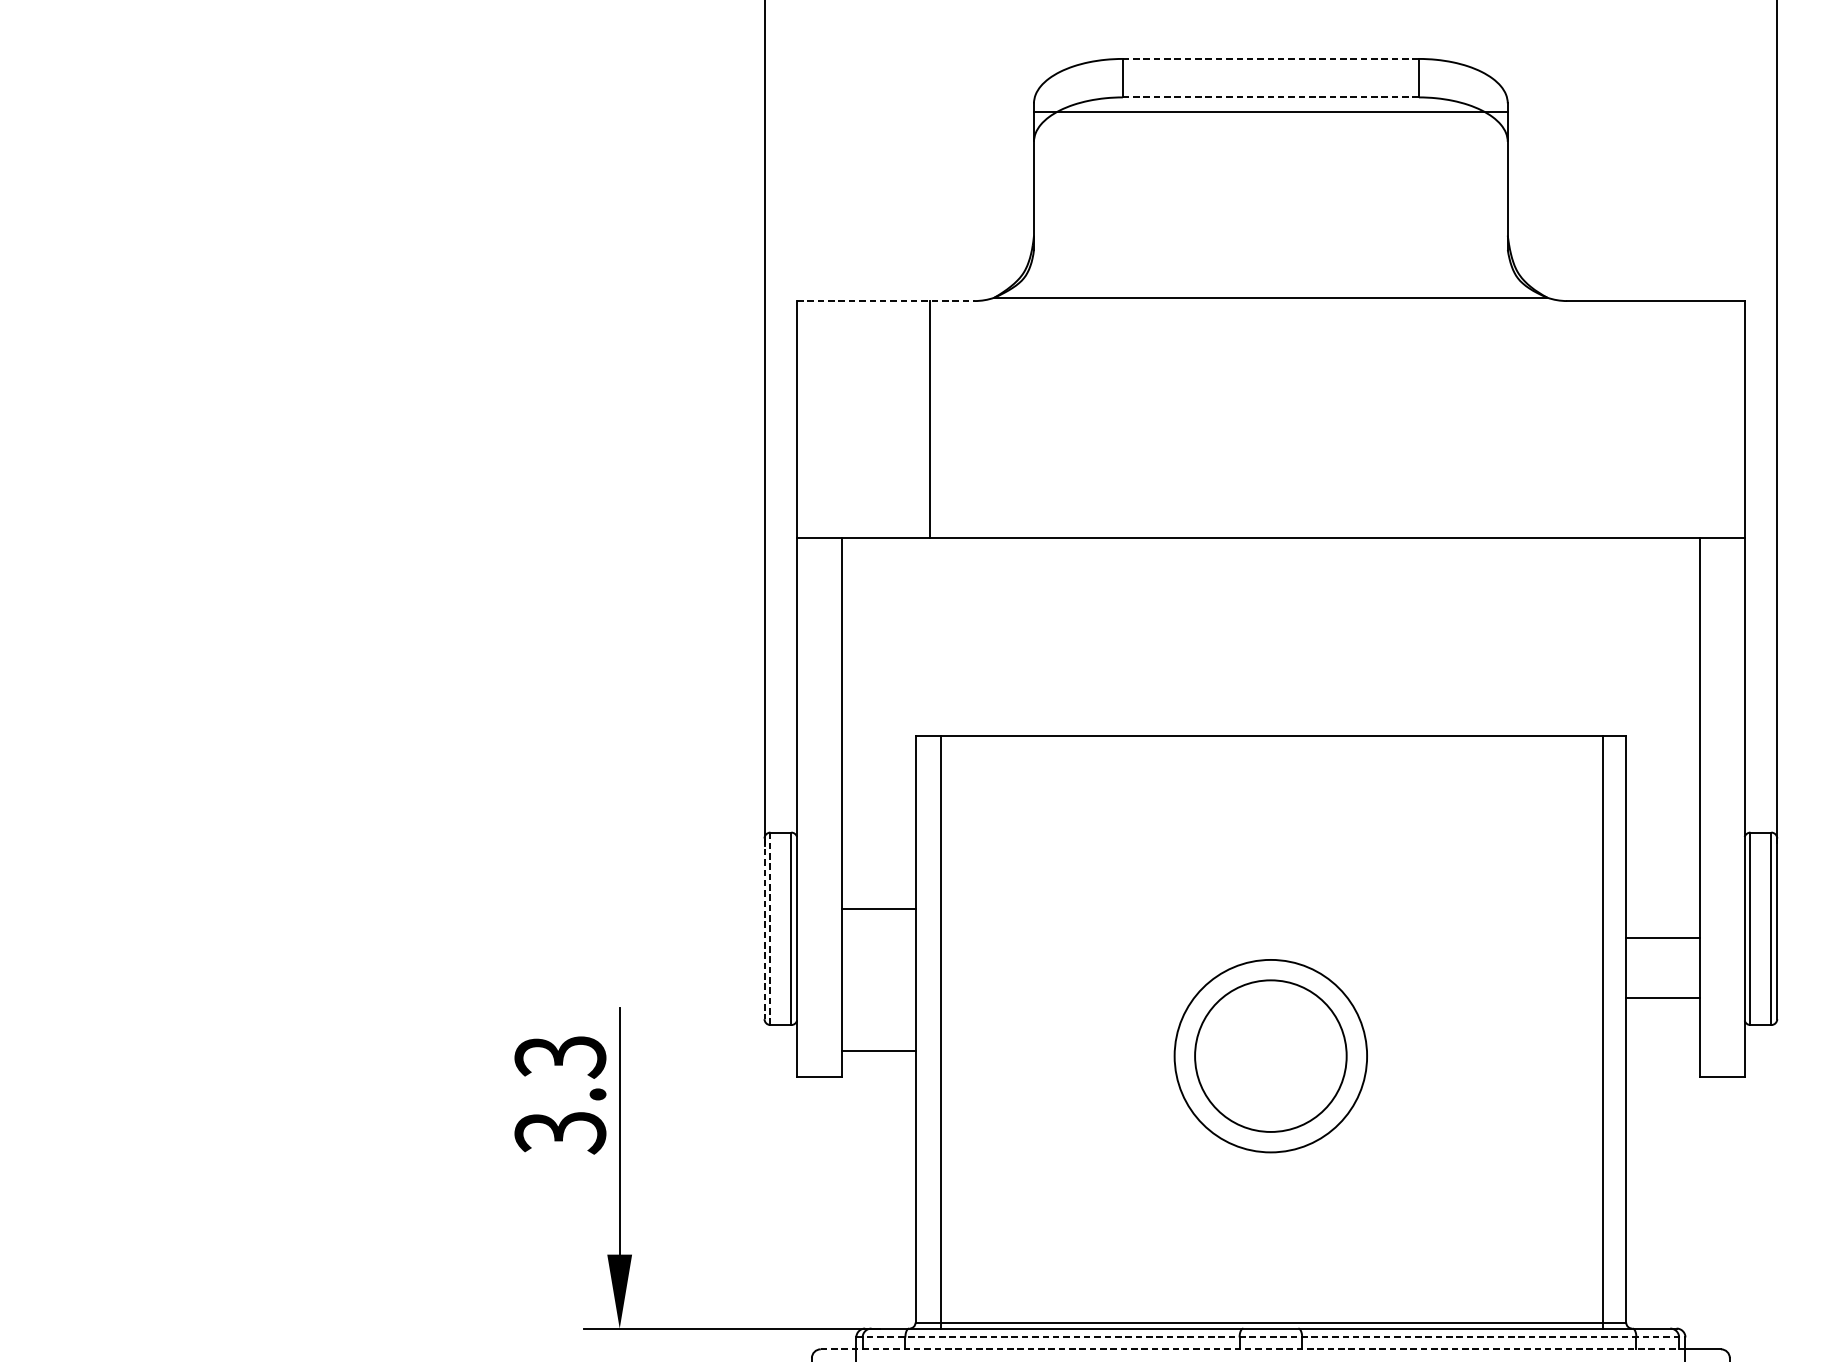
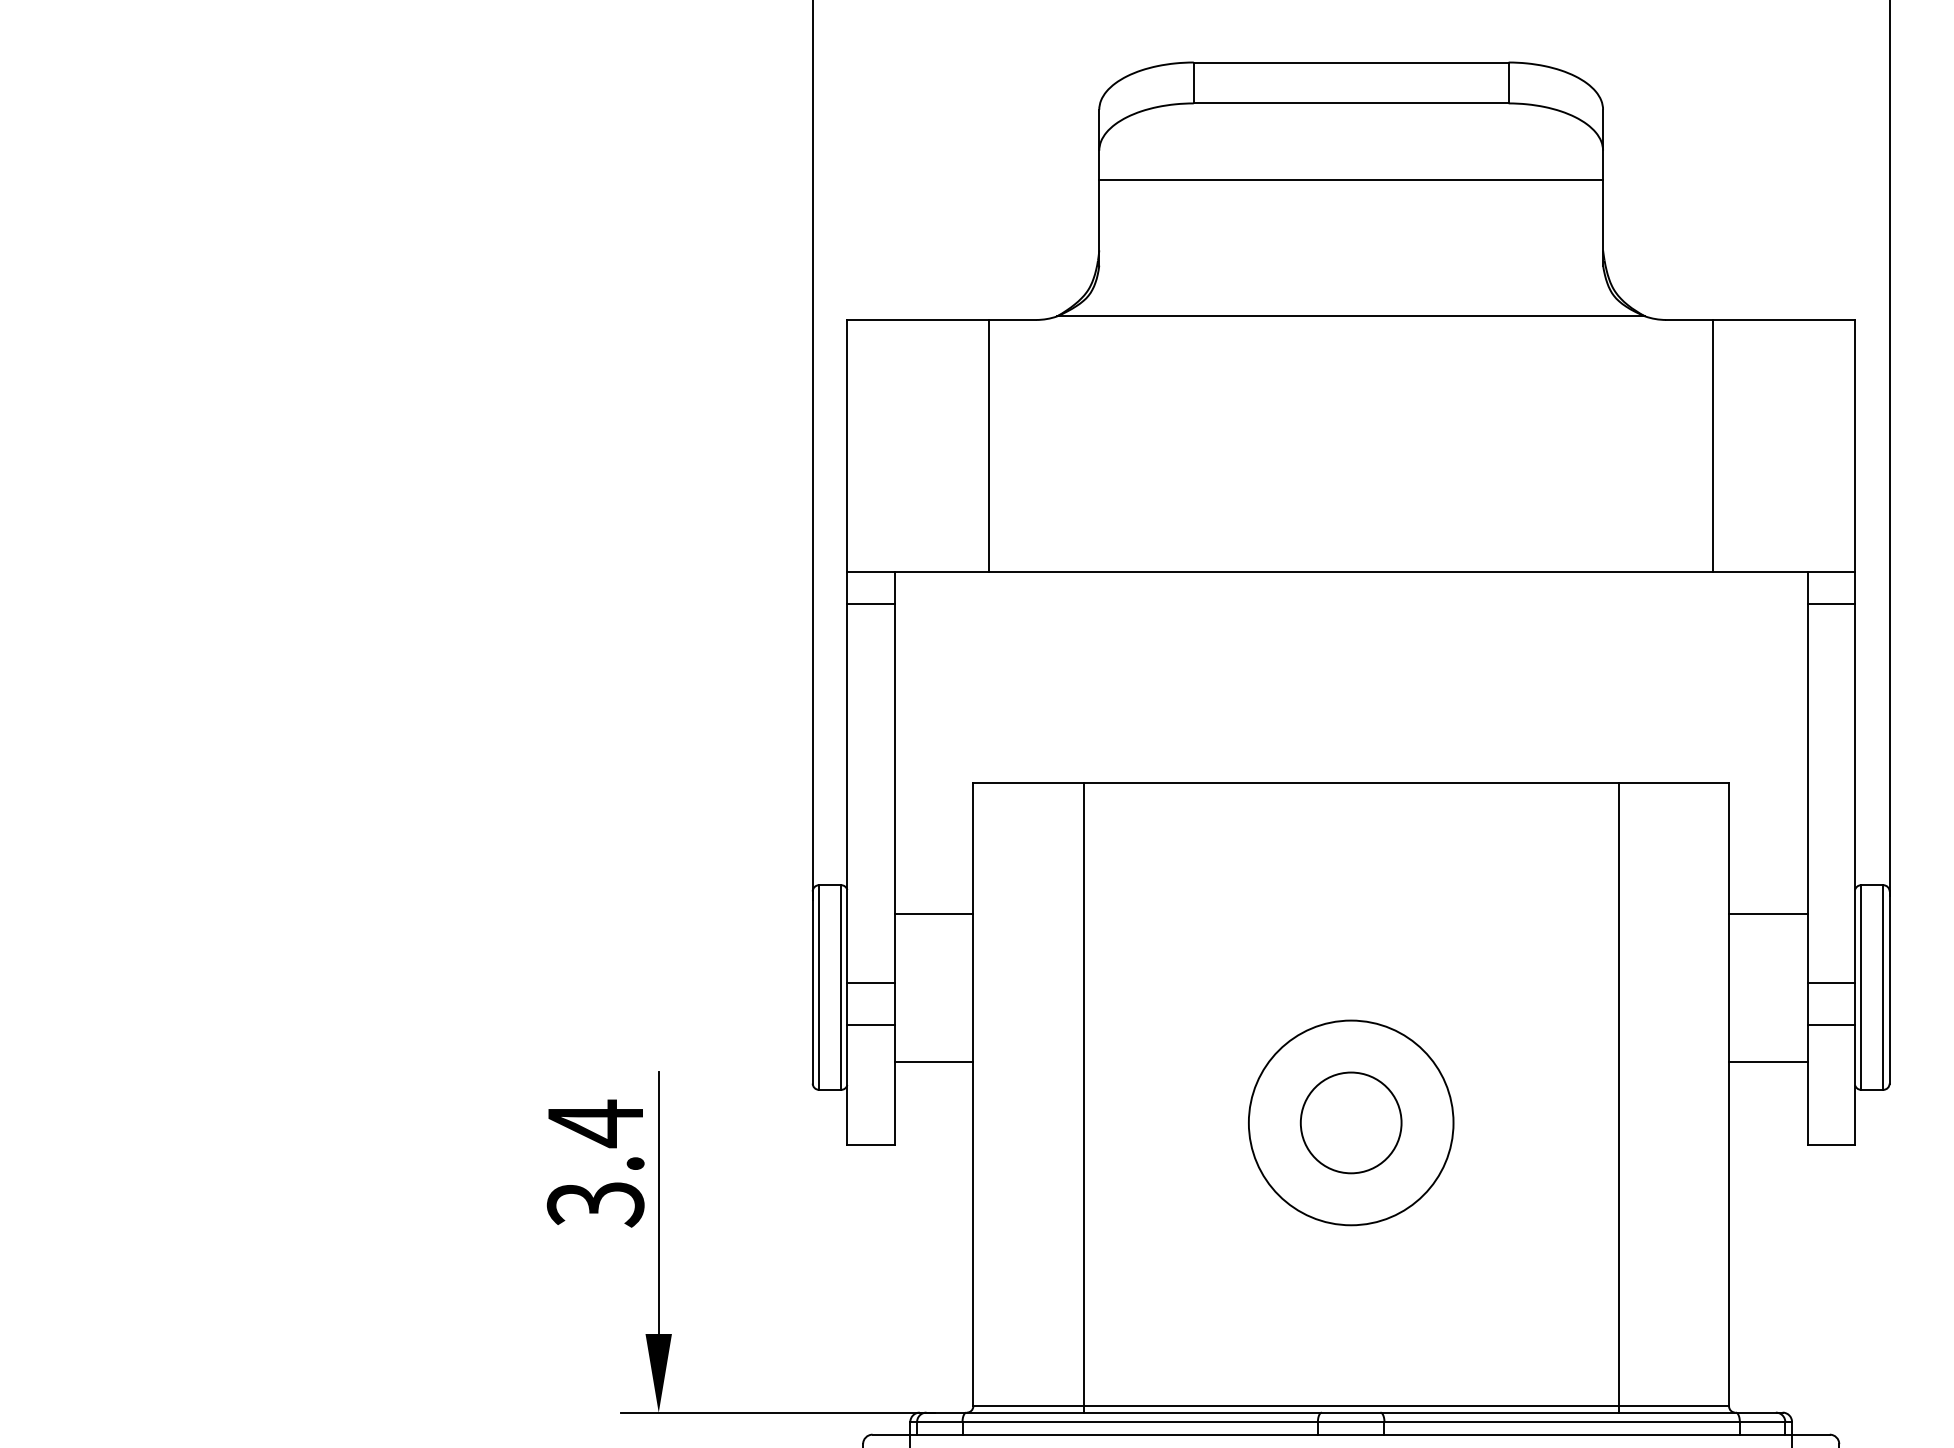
line: (1270, 58) -> (1350, 62), dashed -> solid
line: (1270, 97) -> (1350, 103), dashed -> solid
line: (1271, 112) -> (1351, 180), moved
line: (886, 300) -> (942, 319), dashed -> solid
line: (1611, 419) -> (1713, 445), added
line: (818, 568) -> (870, 604), added
line: (1722, 568) -> (1831, 604), added
line: (878, 909) -> (933, 913), moved
line: (818, 925) -> (870, 983), added
line: (1722, 925) -> (1831, 983), added
line: (770, 928) -> (819, 987), dashed -> solid
line: (764, 929) -> (812, 988), dashed -> solid
line: (1663, 938) -> (1768, 913), moved
line: (818, 963) -> (870, 1024), added
line: (1722, 963) -> (1831, 1024), added
line: (941, 1032) -> (1083, 1097), moved
line: (1603, 1032) -> (1618, 1097), moved
line: (878, 1051) -> (933, 1061), moved
circle: (1270, 1055) -> (1350, 1122), size x0.62
text: (560, 1056) -> (595, 1123), 3.3 -> 3.4
line: (1271, 1337) -> (1351, 1422), dashed -> solid
line: (1253, 1349) -> (1332, 1434), dashed -> solid

